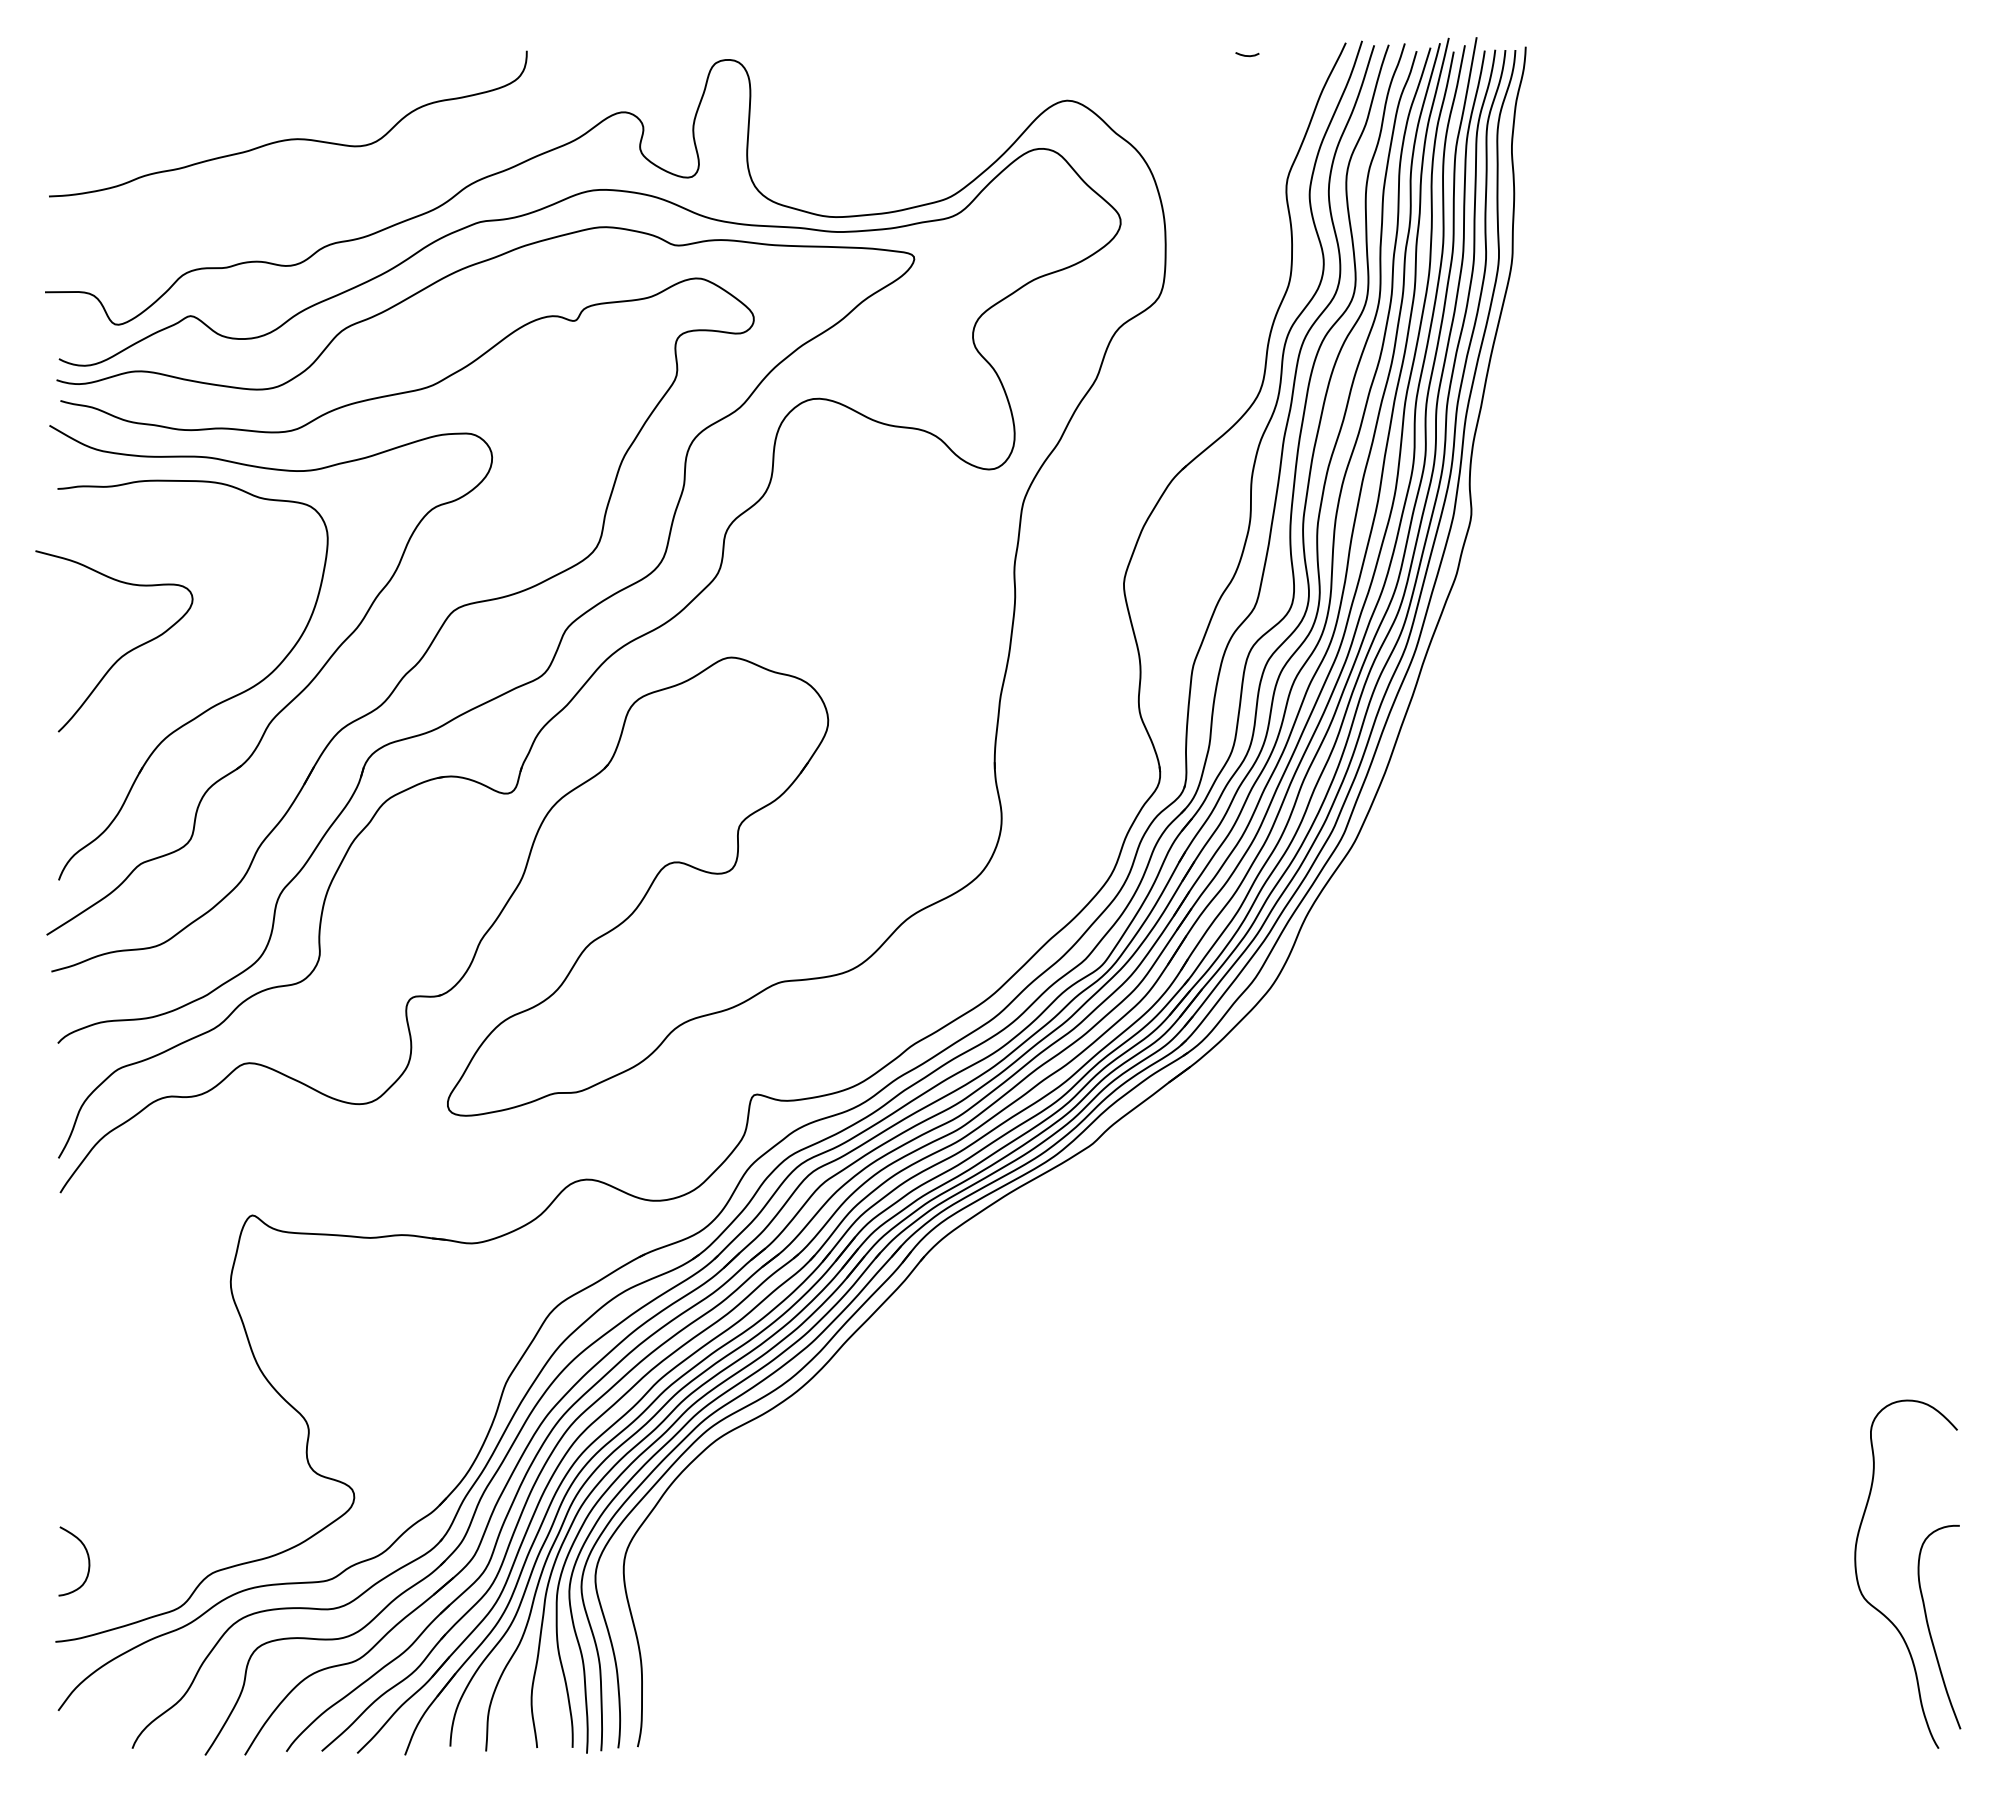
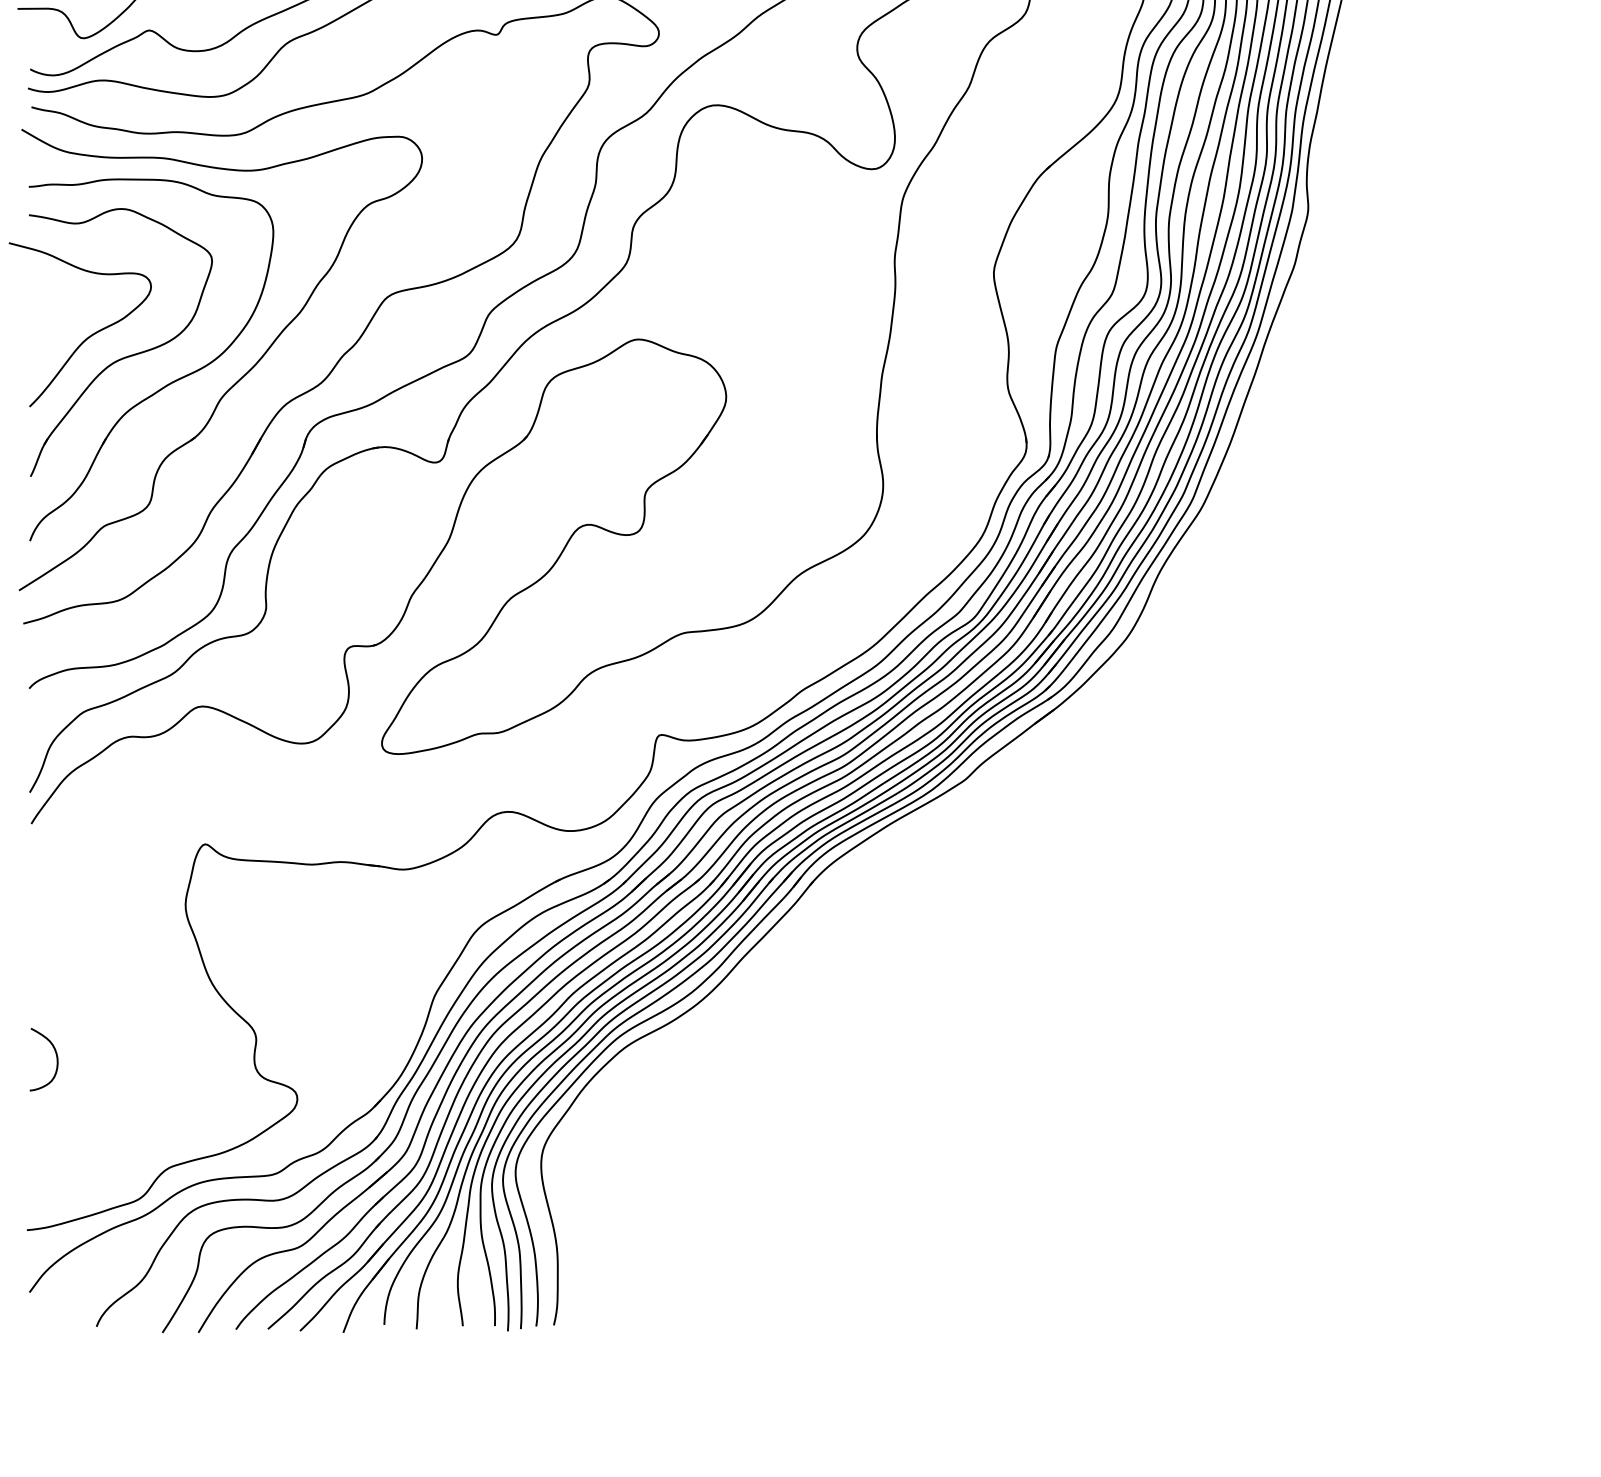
part: (164, 676) -> (125, 356), added
curve: (87, 1557) -> (55, 1056), moved

